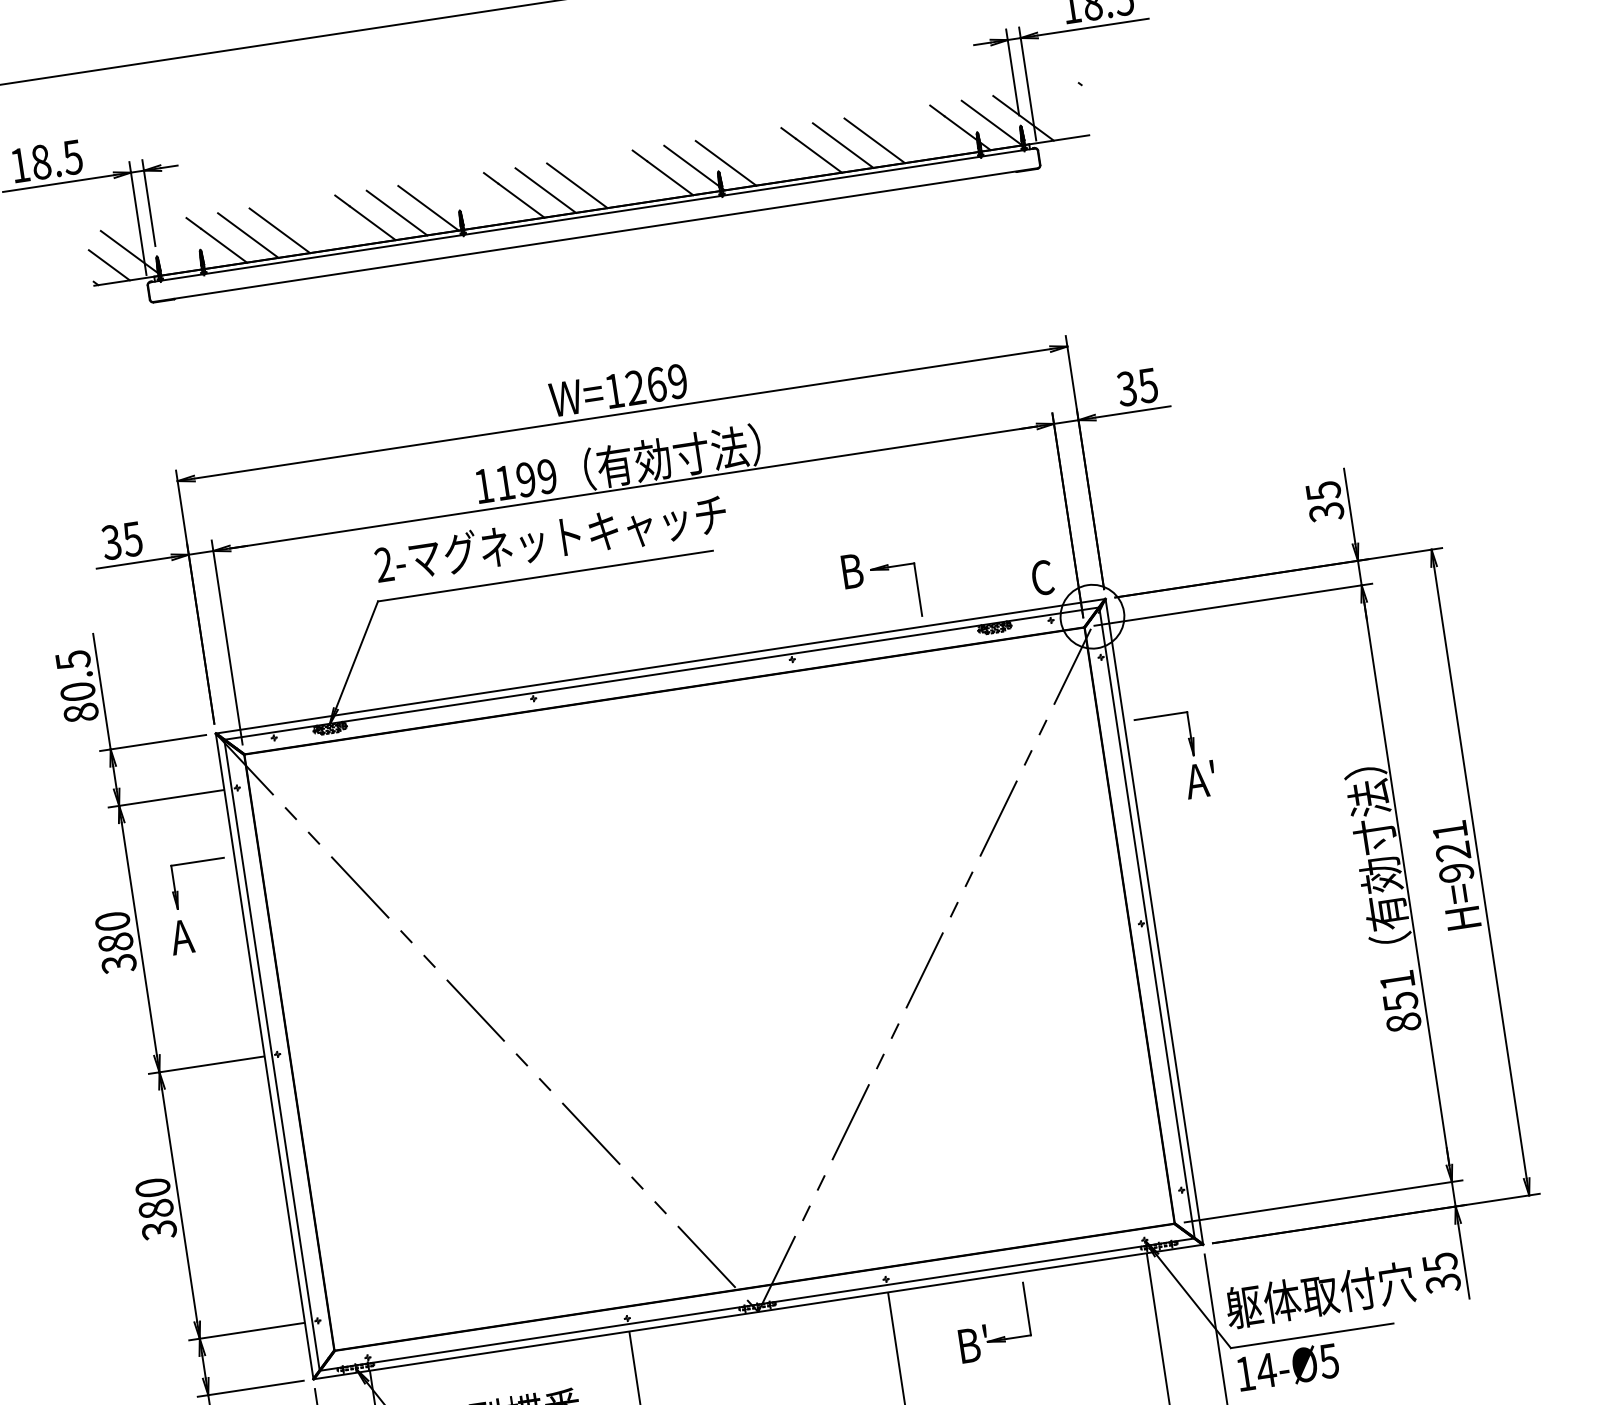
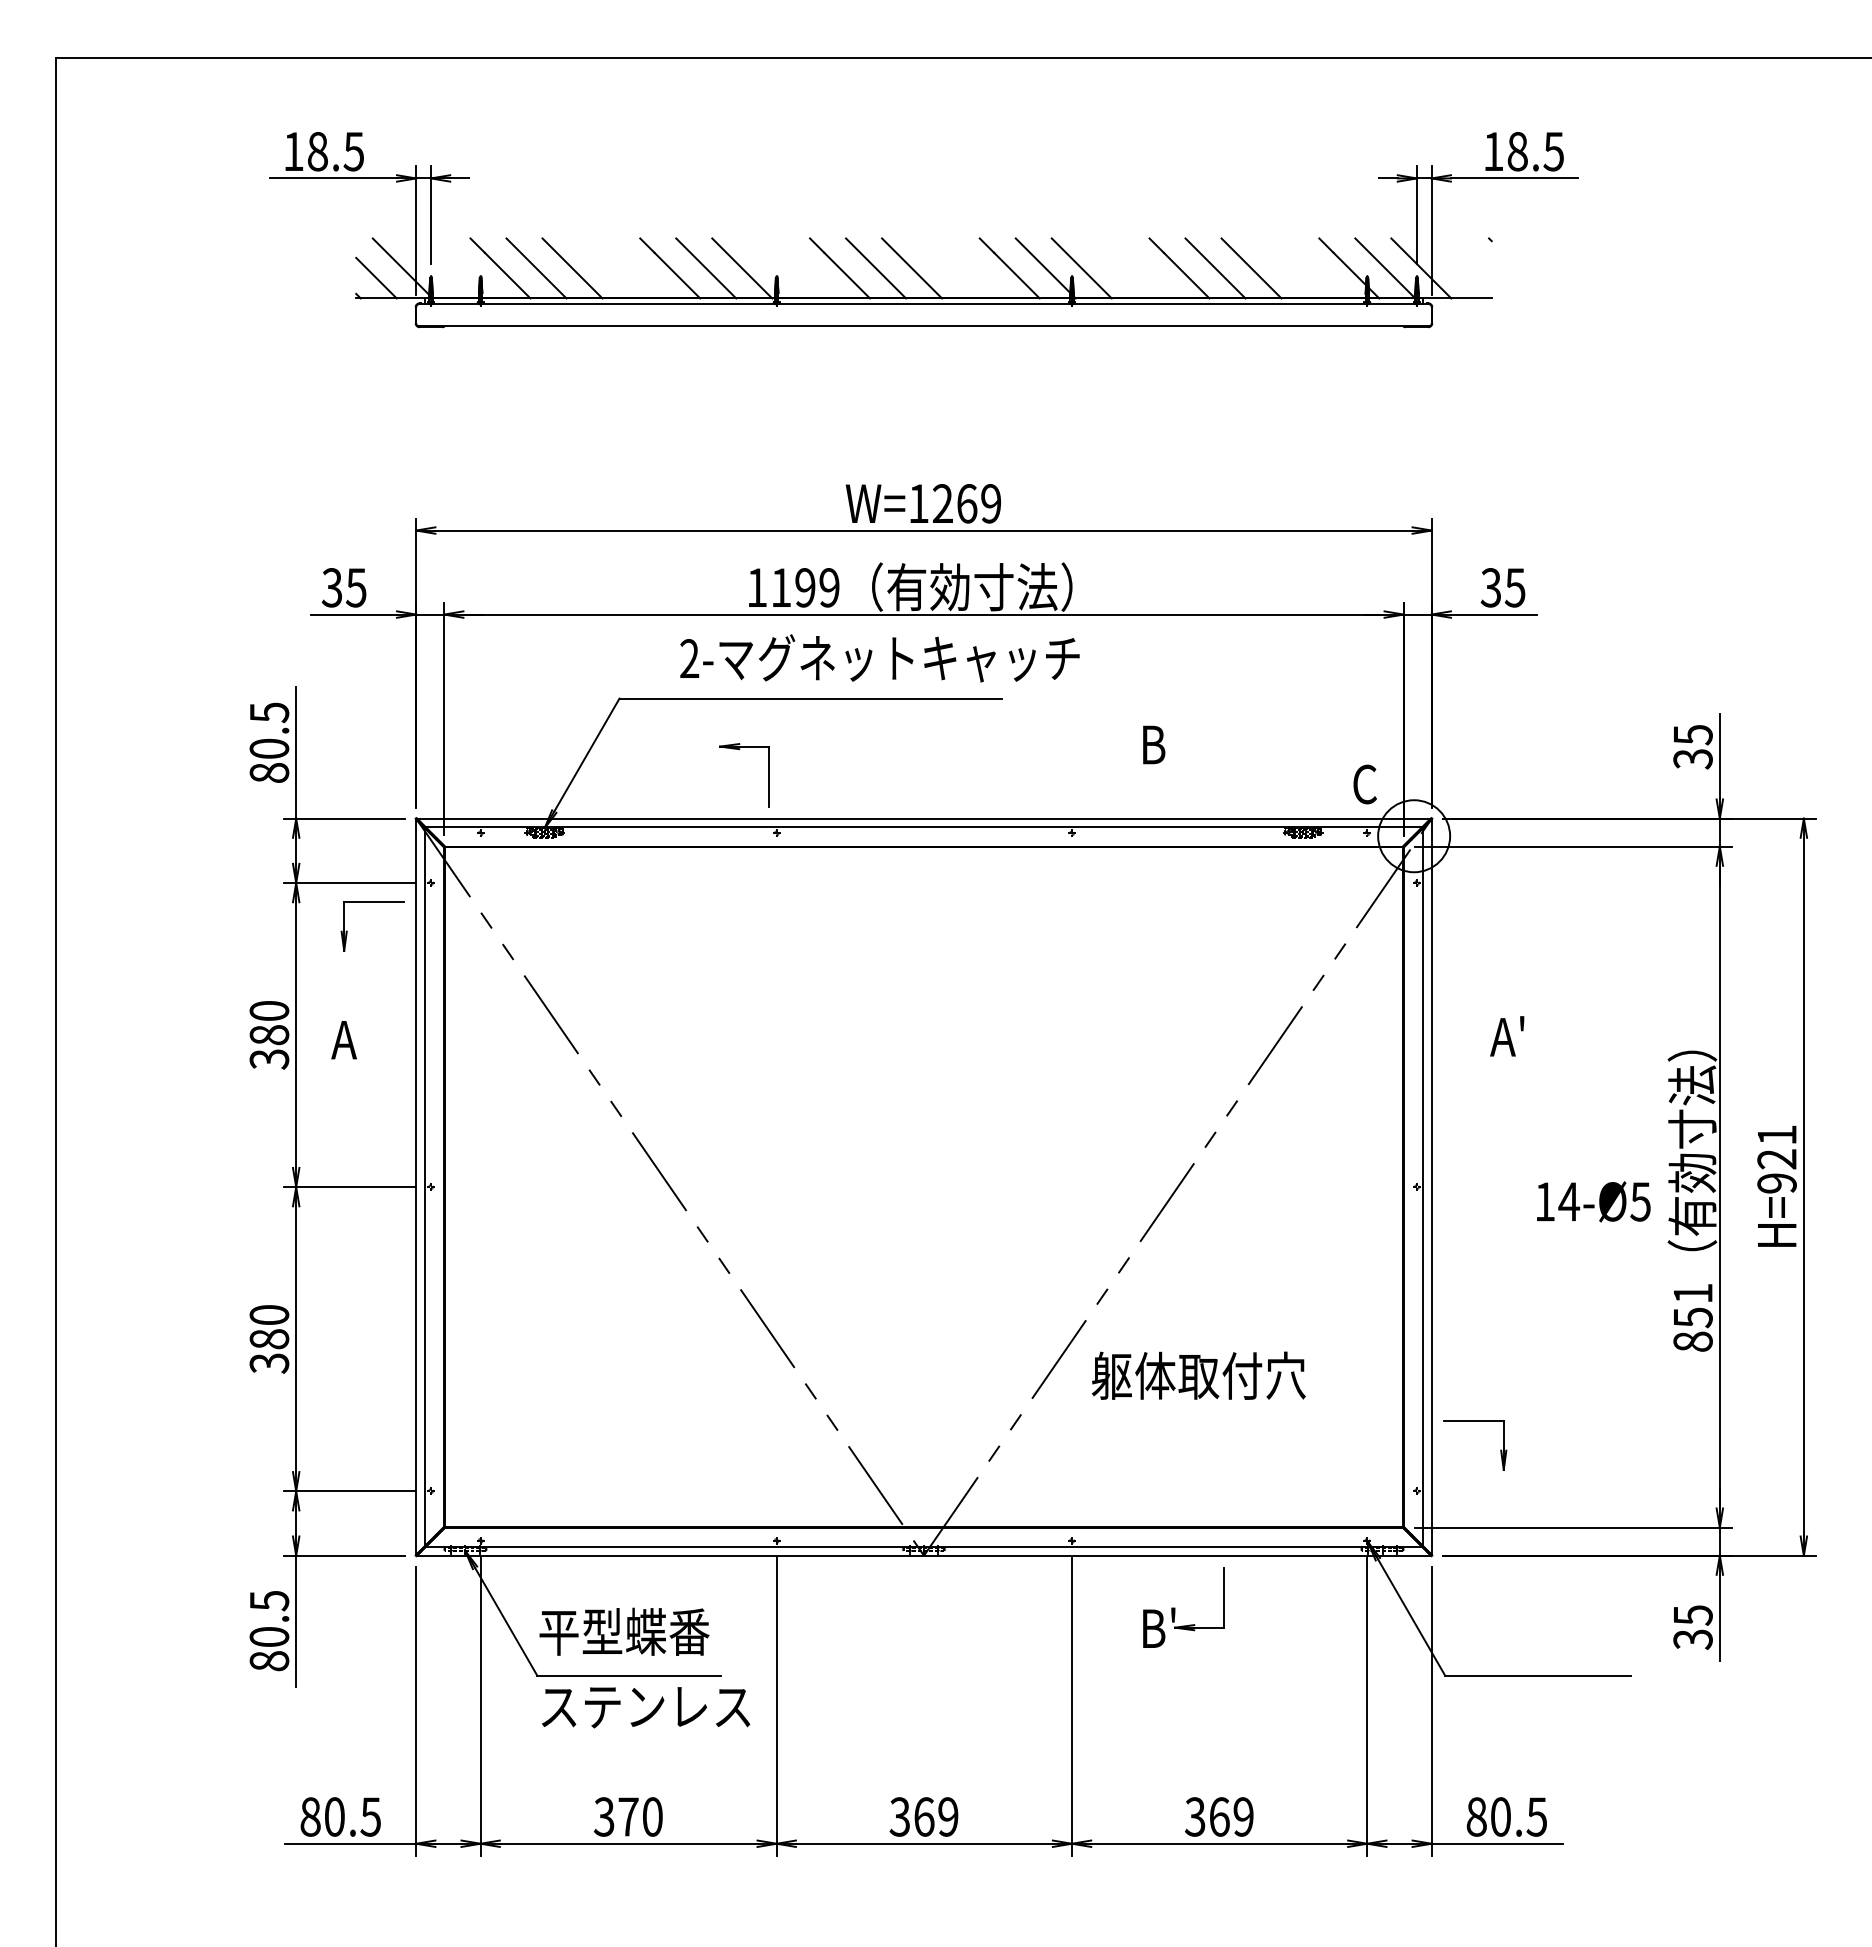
text: (550, 539) -> (879, 658), moved
part: (917, 588) -> (768, 775), moved
part: (1162, 716) -> (1475, 1421), moved
part: (196, 862) -> (372, 902), moved
text: (1319, 1295) -> (1198, 1375), moved
text: (1287, 1367) -> (1593, 1201), moved

